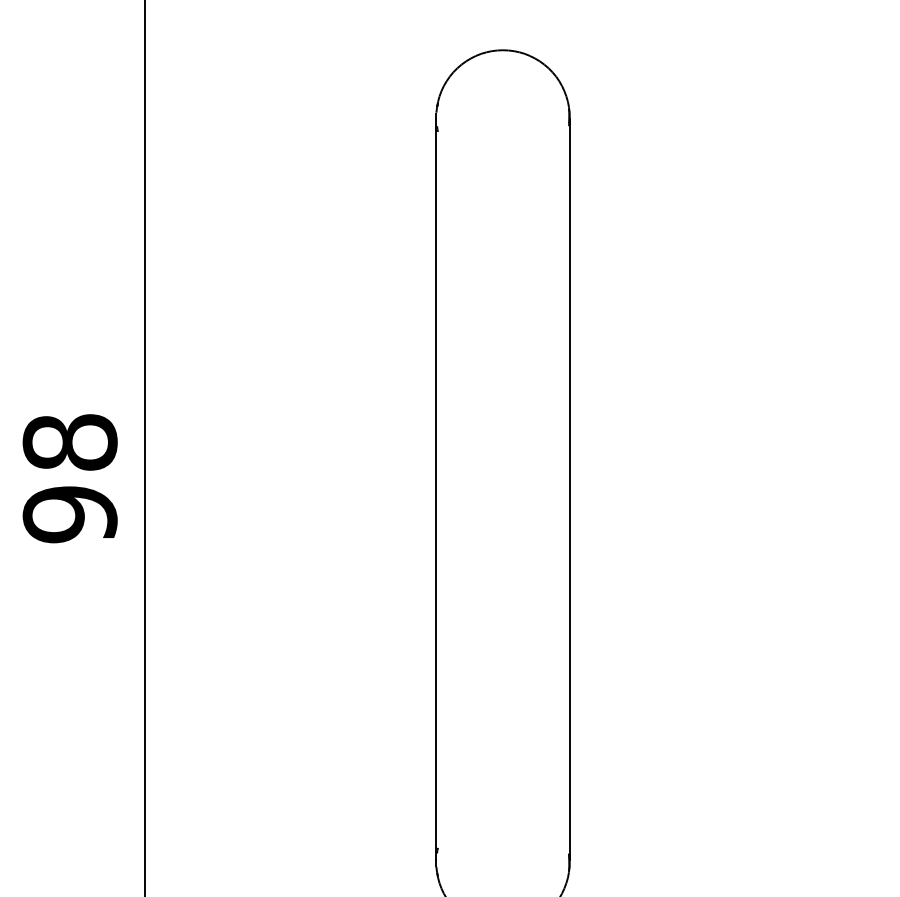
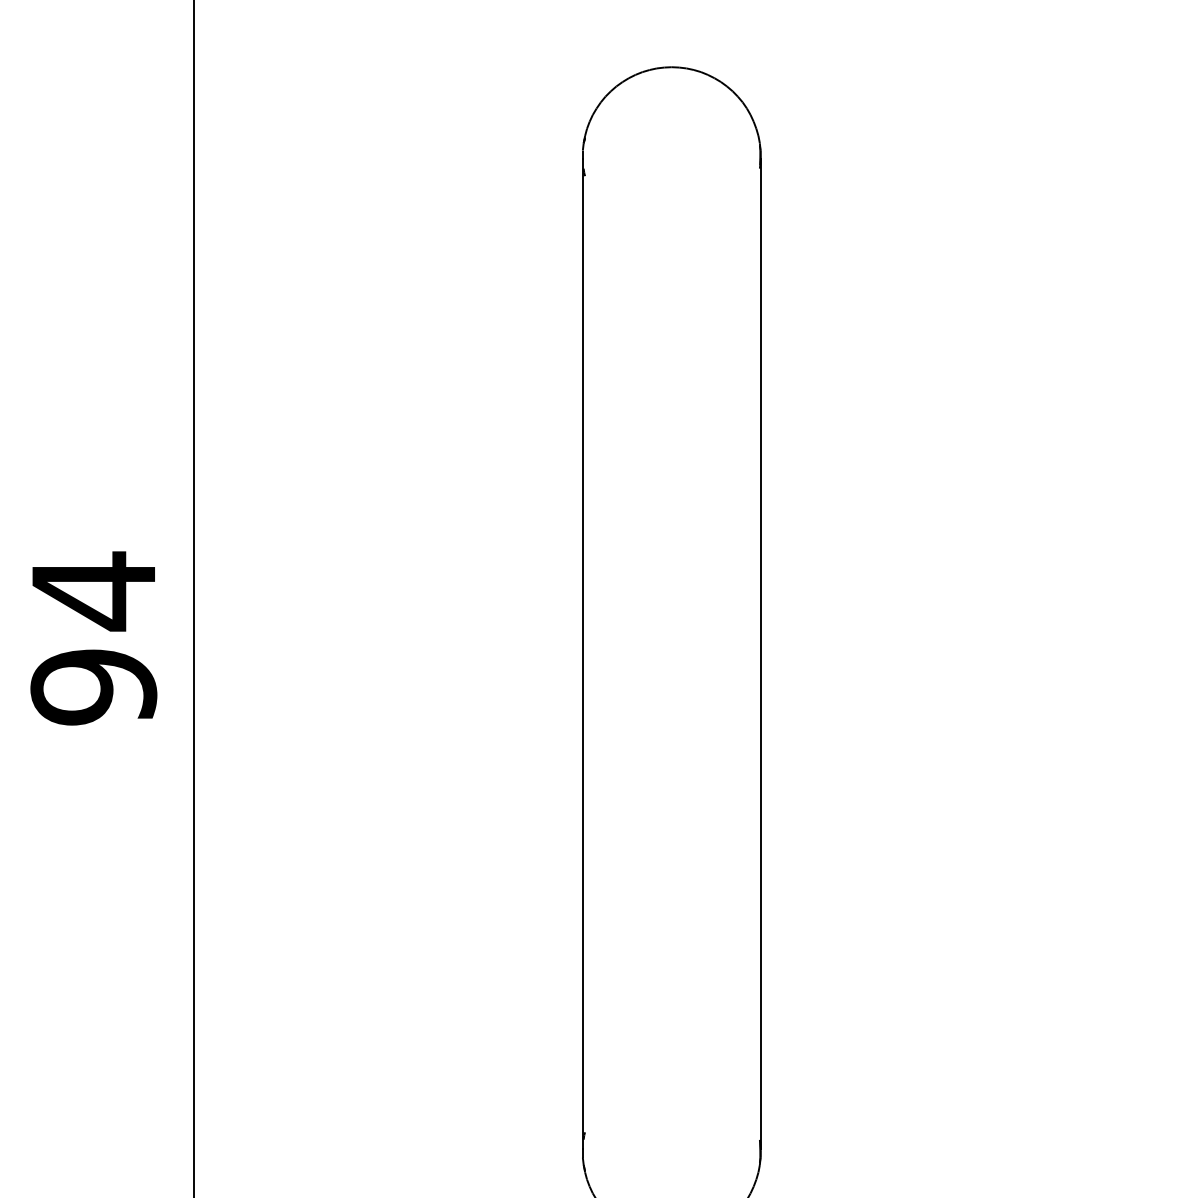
text: (69, 442) -> (93, 591), 98 -> 94

